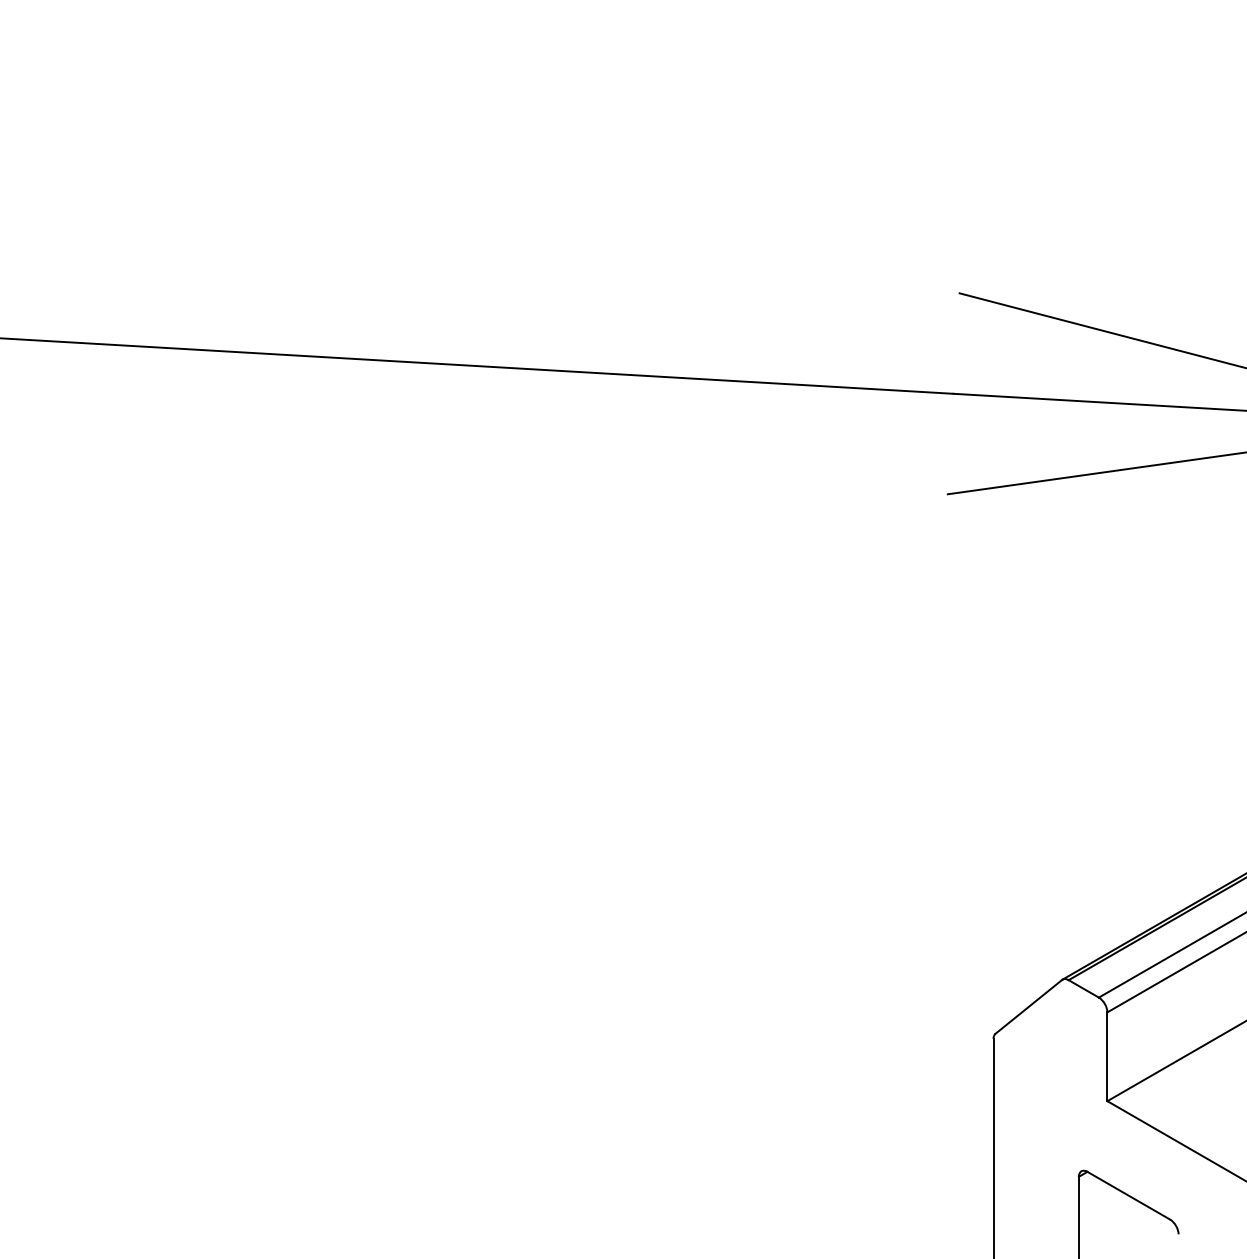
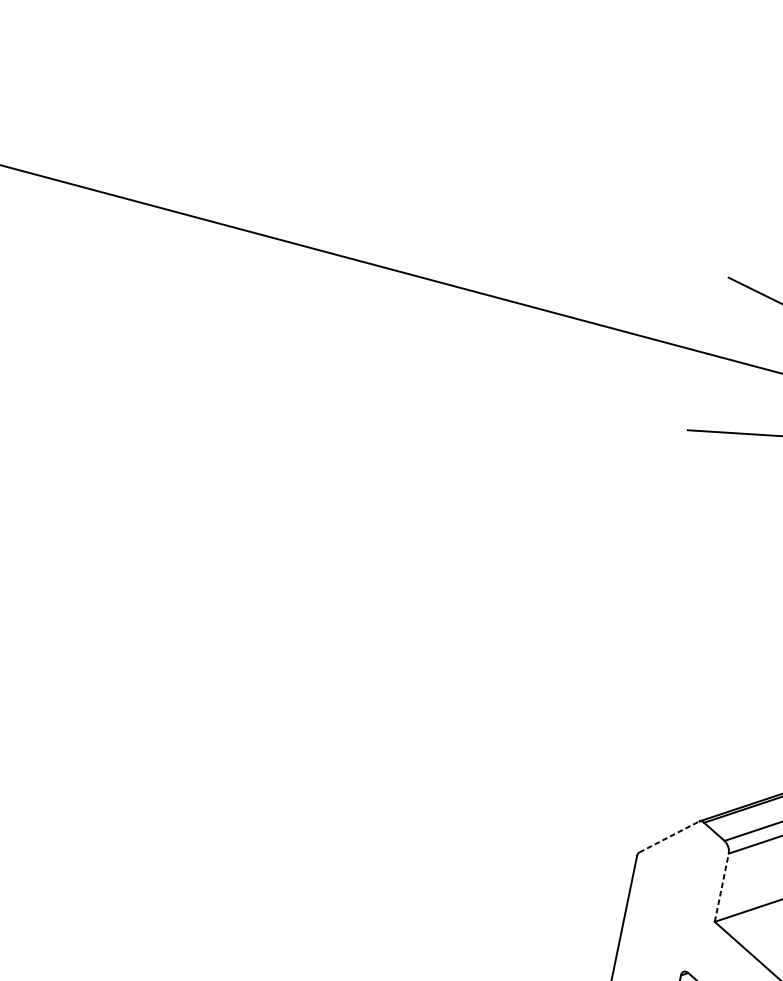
line: (1028, 1006) -> (669, 836), solid -> dashed
line: (1107, 1056) -> (721, 887), solid -> dashed

